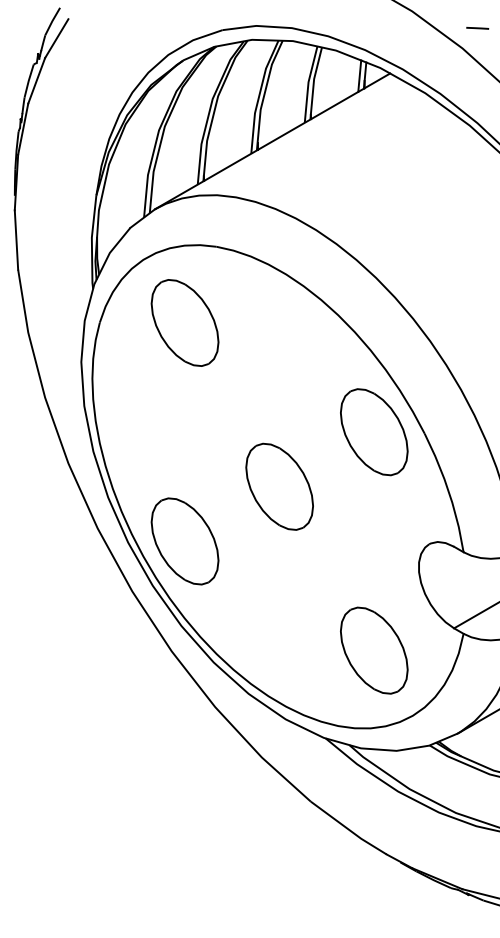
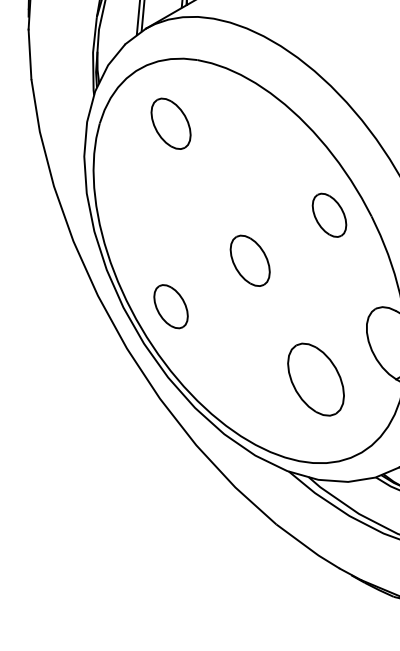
part: (184, 322) -> (170, 123), size x0.7
part: (374, 432) -> (329, 215), size x0.6
part: (279, 486) -> (250, 260), size x0.7
part: (184, 541) -> (170, 306), size x0.6
part: (374, 650) -> (316, 379), moved

